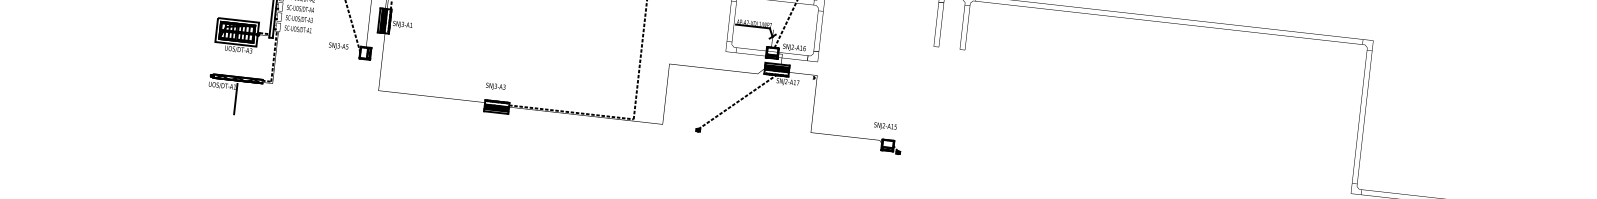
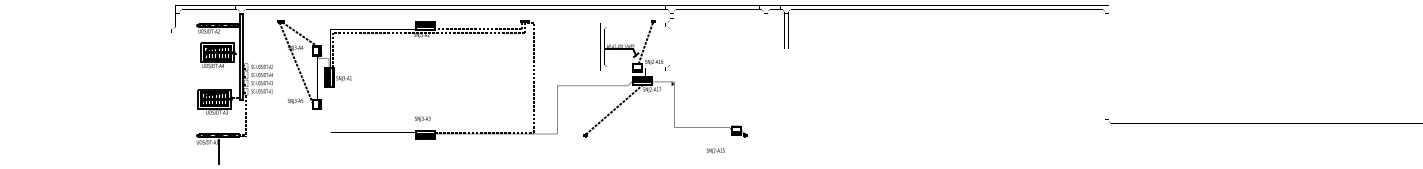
text: (885, 125) -> (715, 150), moved

